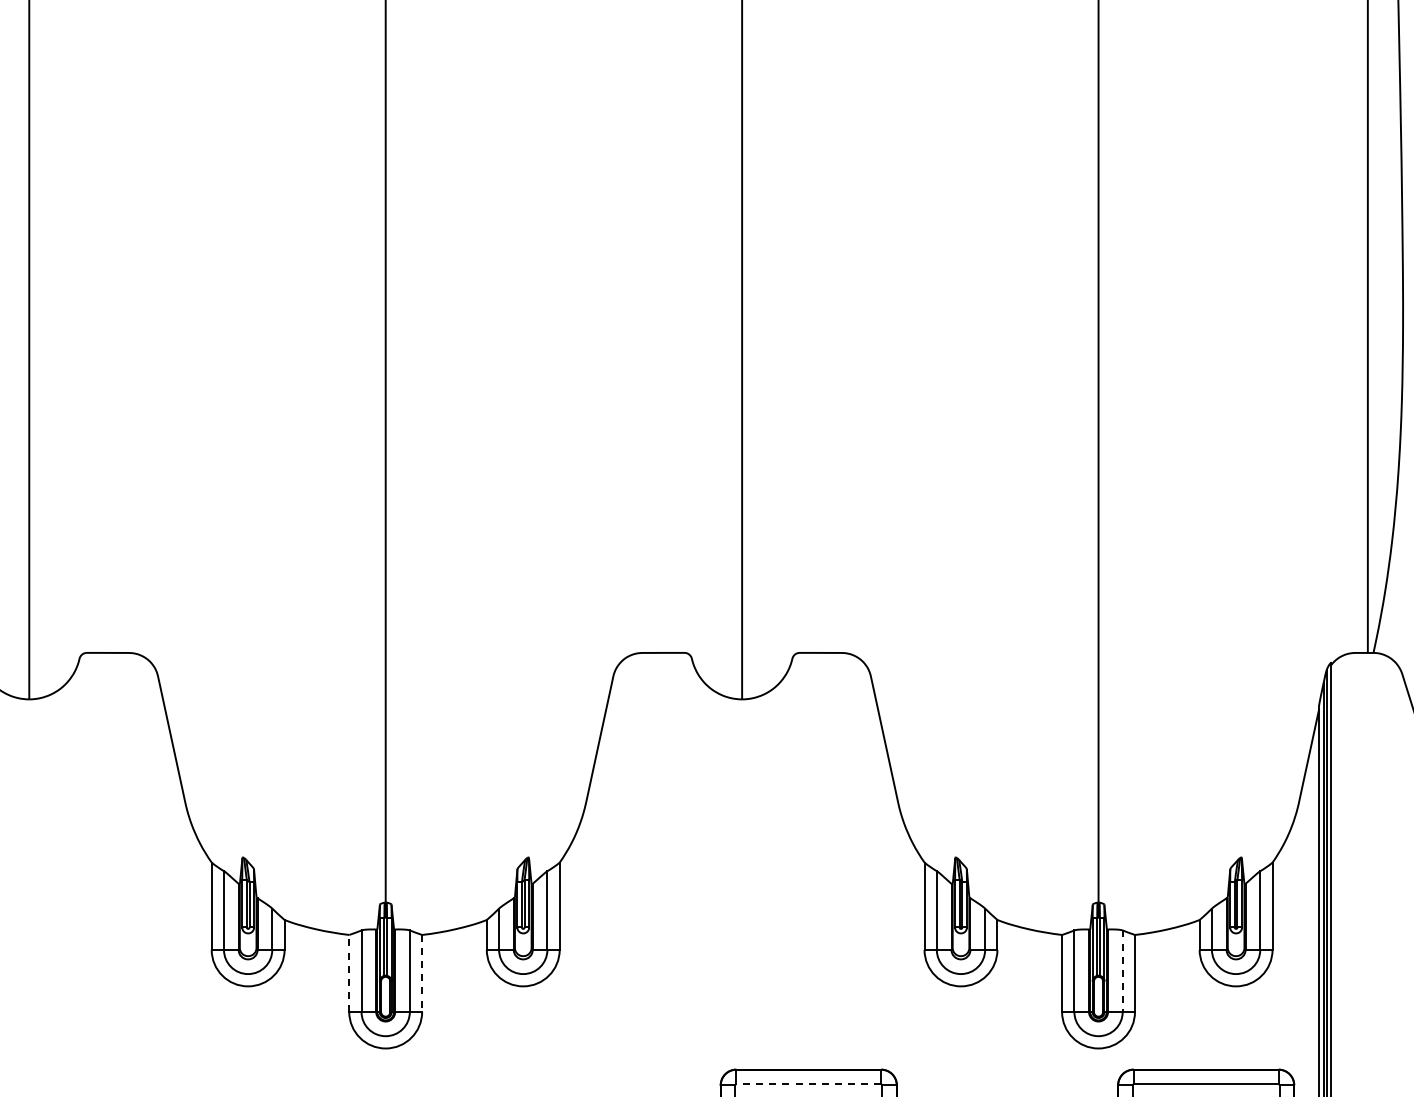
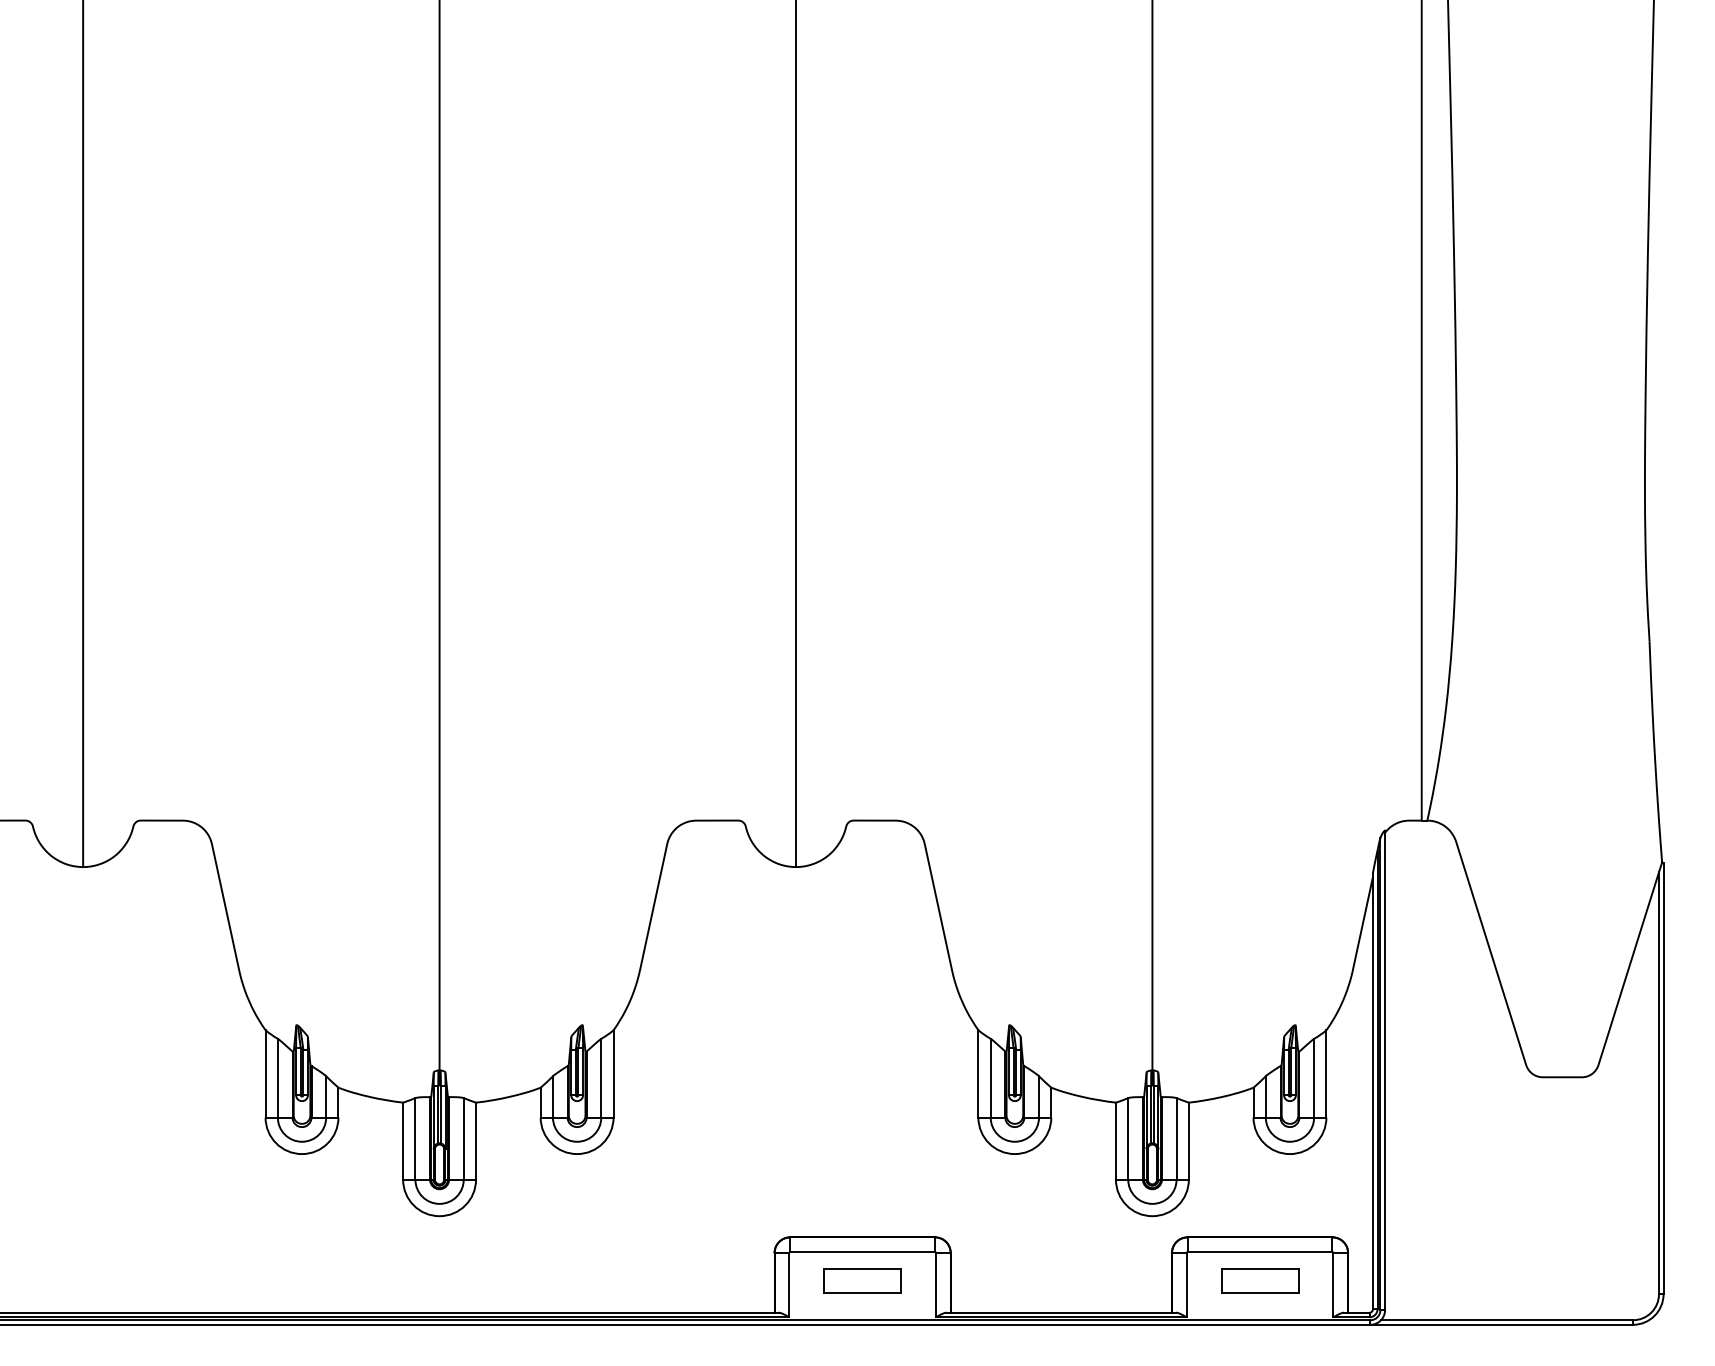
line: (1122, 970) -> (1176, 1138), dashed -> solid
line: (349, 973) -> (403, 1141), dashed -> solid
line: (422, 973) -> (476, 1141), dashed -> solid
line: (808, 1084) -> (862, 1252), dashed -> solid

